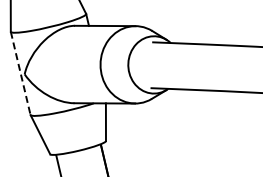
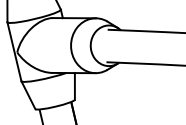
line: (20, 73) -> (14, 51), dashed -> solid

